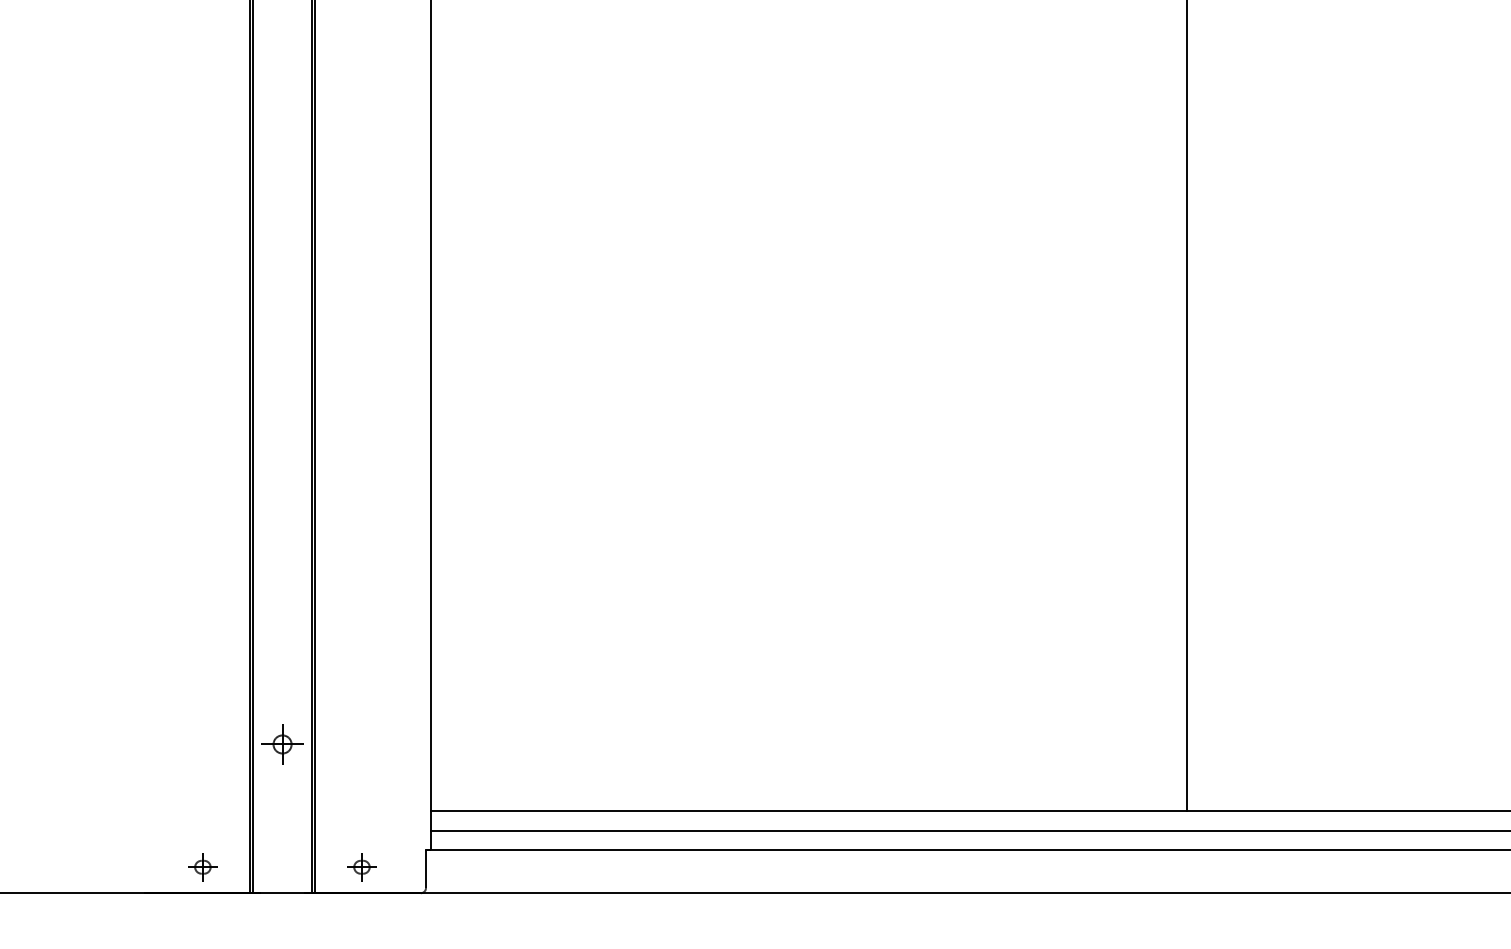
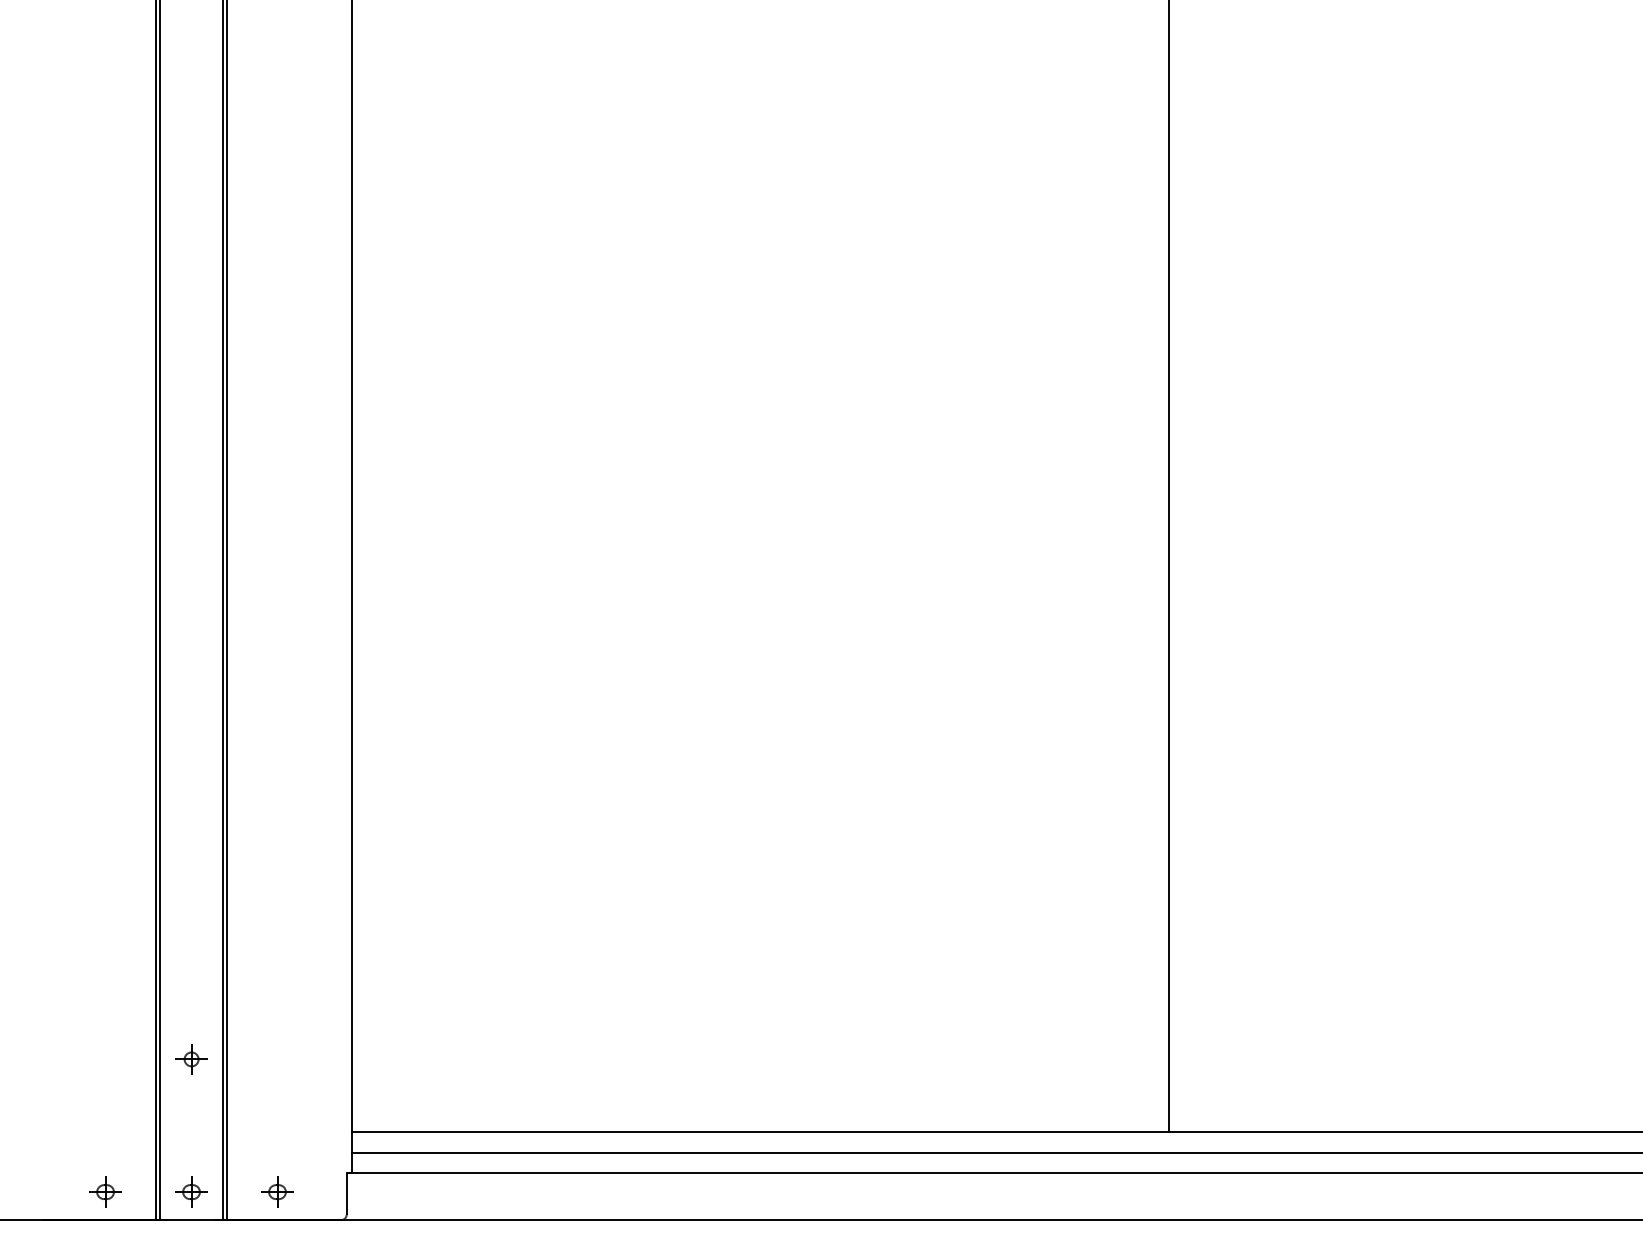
part: (282, 744) -> (191, 1059), size x0.71
part: (282, 866) -> (191, 1191), added

